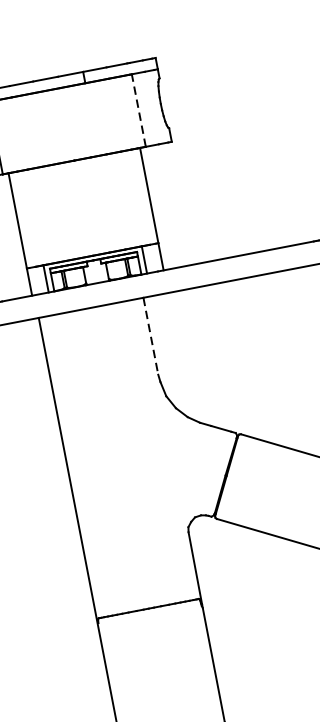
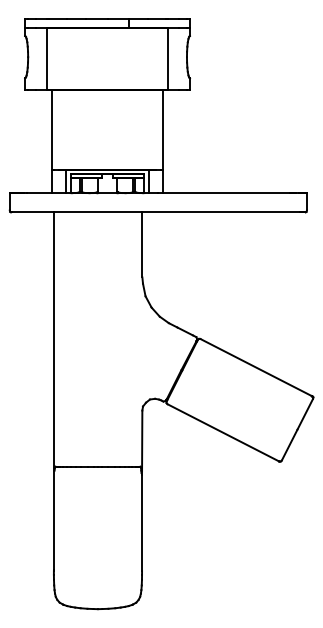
line: (139, 110) -> (168, 59), dashed -> solid
line: (150, 335) -> (142, 244), dashed -> solid

